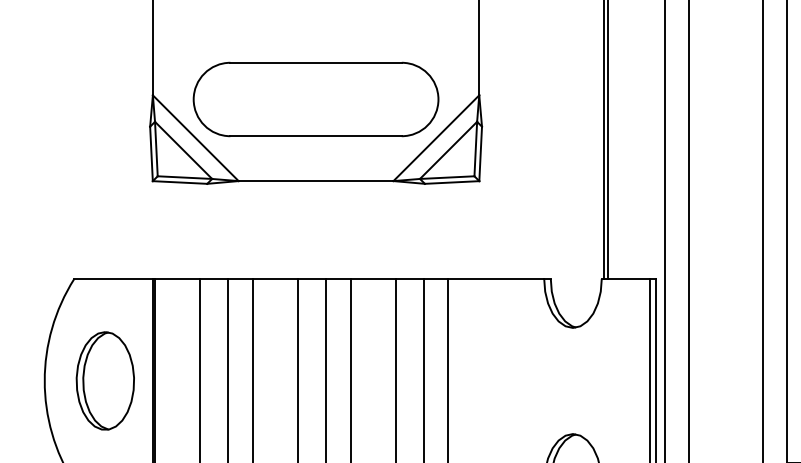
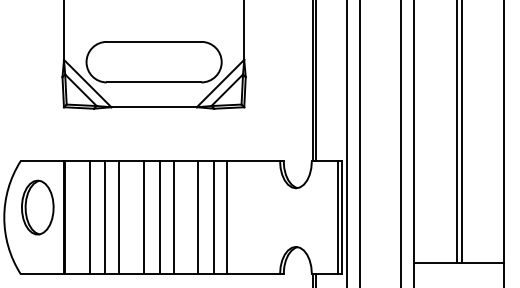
part: (104, 380) -> (37, 207), moved

